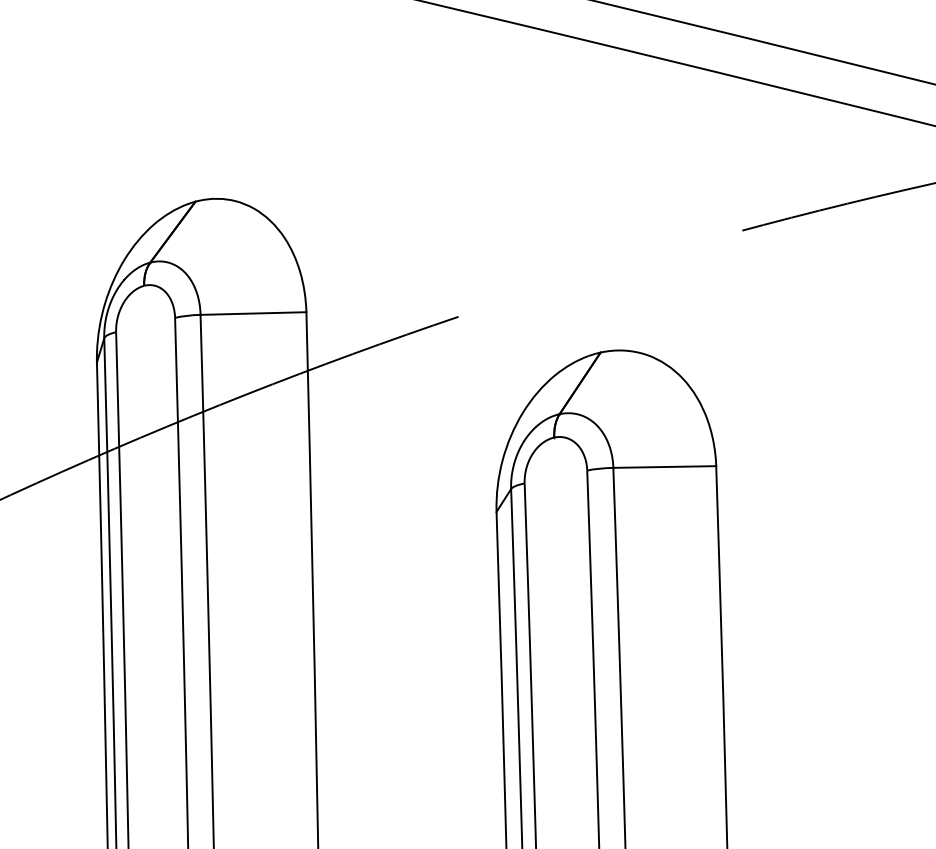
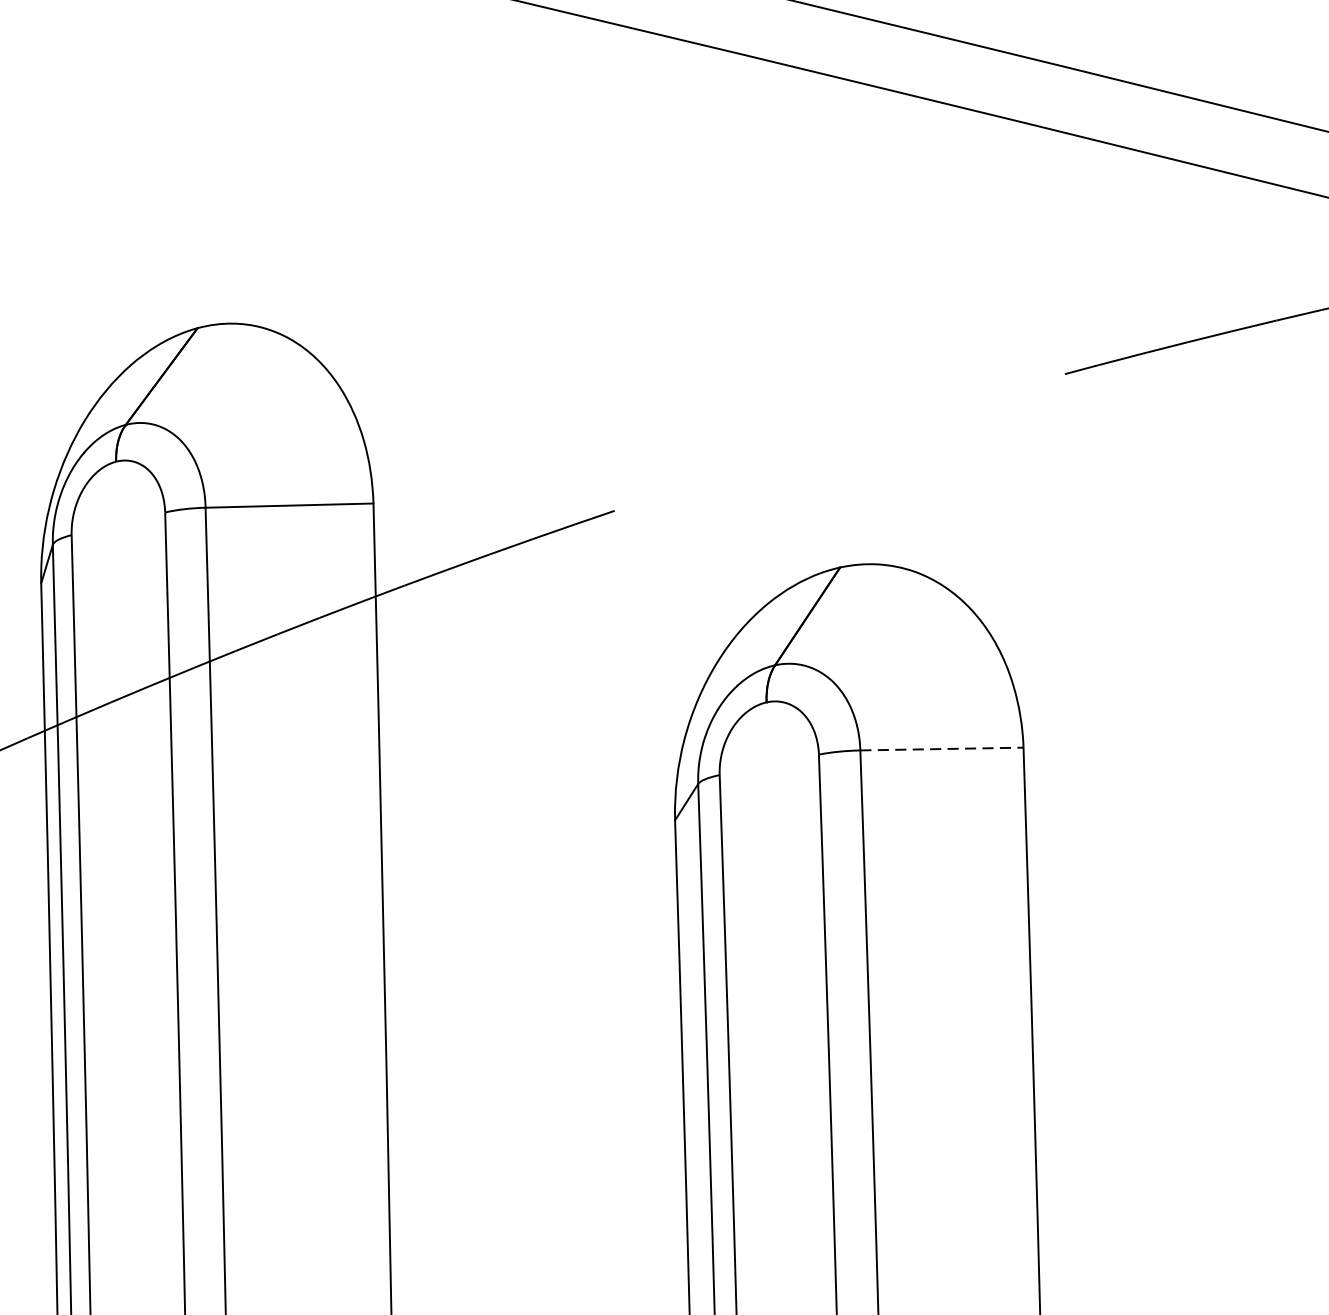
line: (665, 467) -> (943, 749), solid -> dashed

